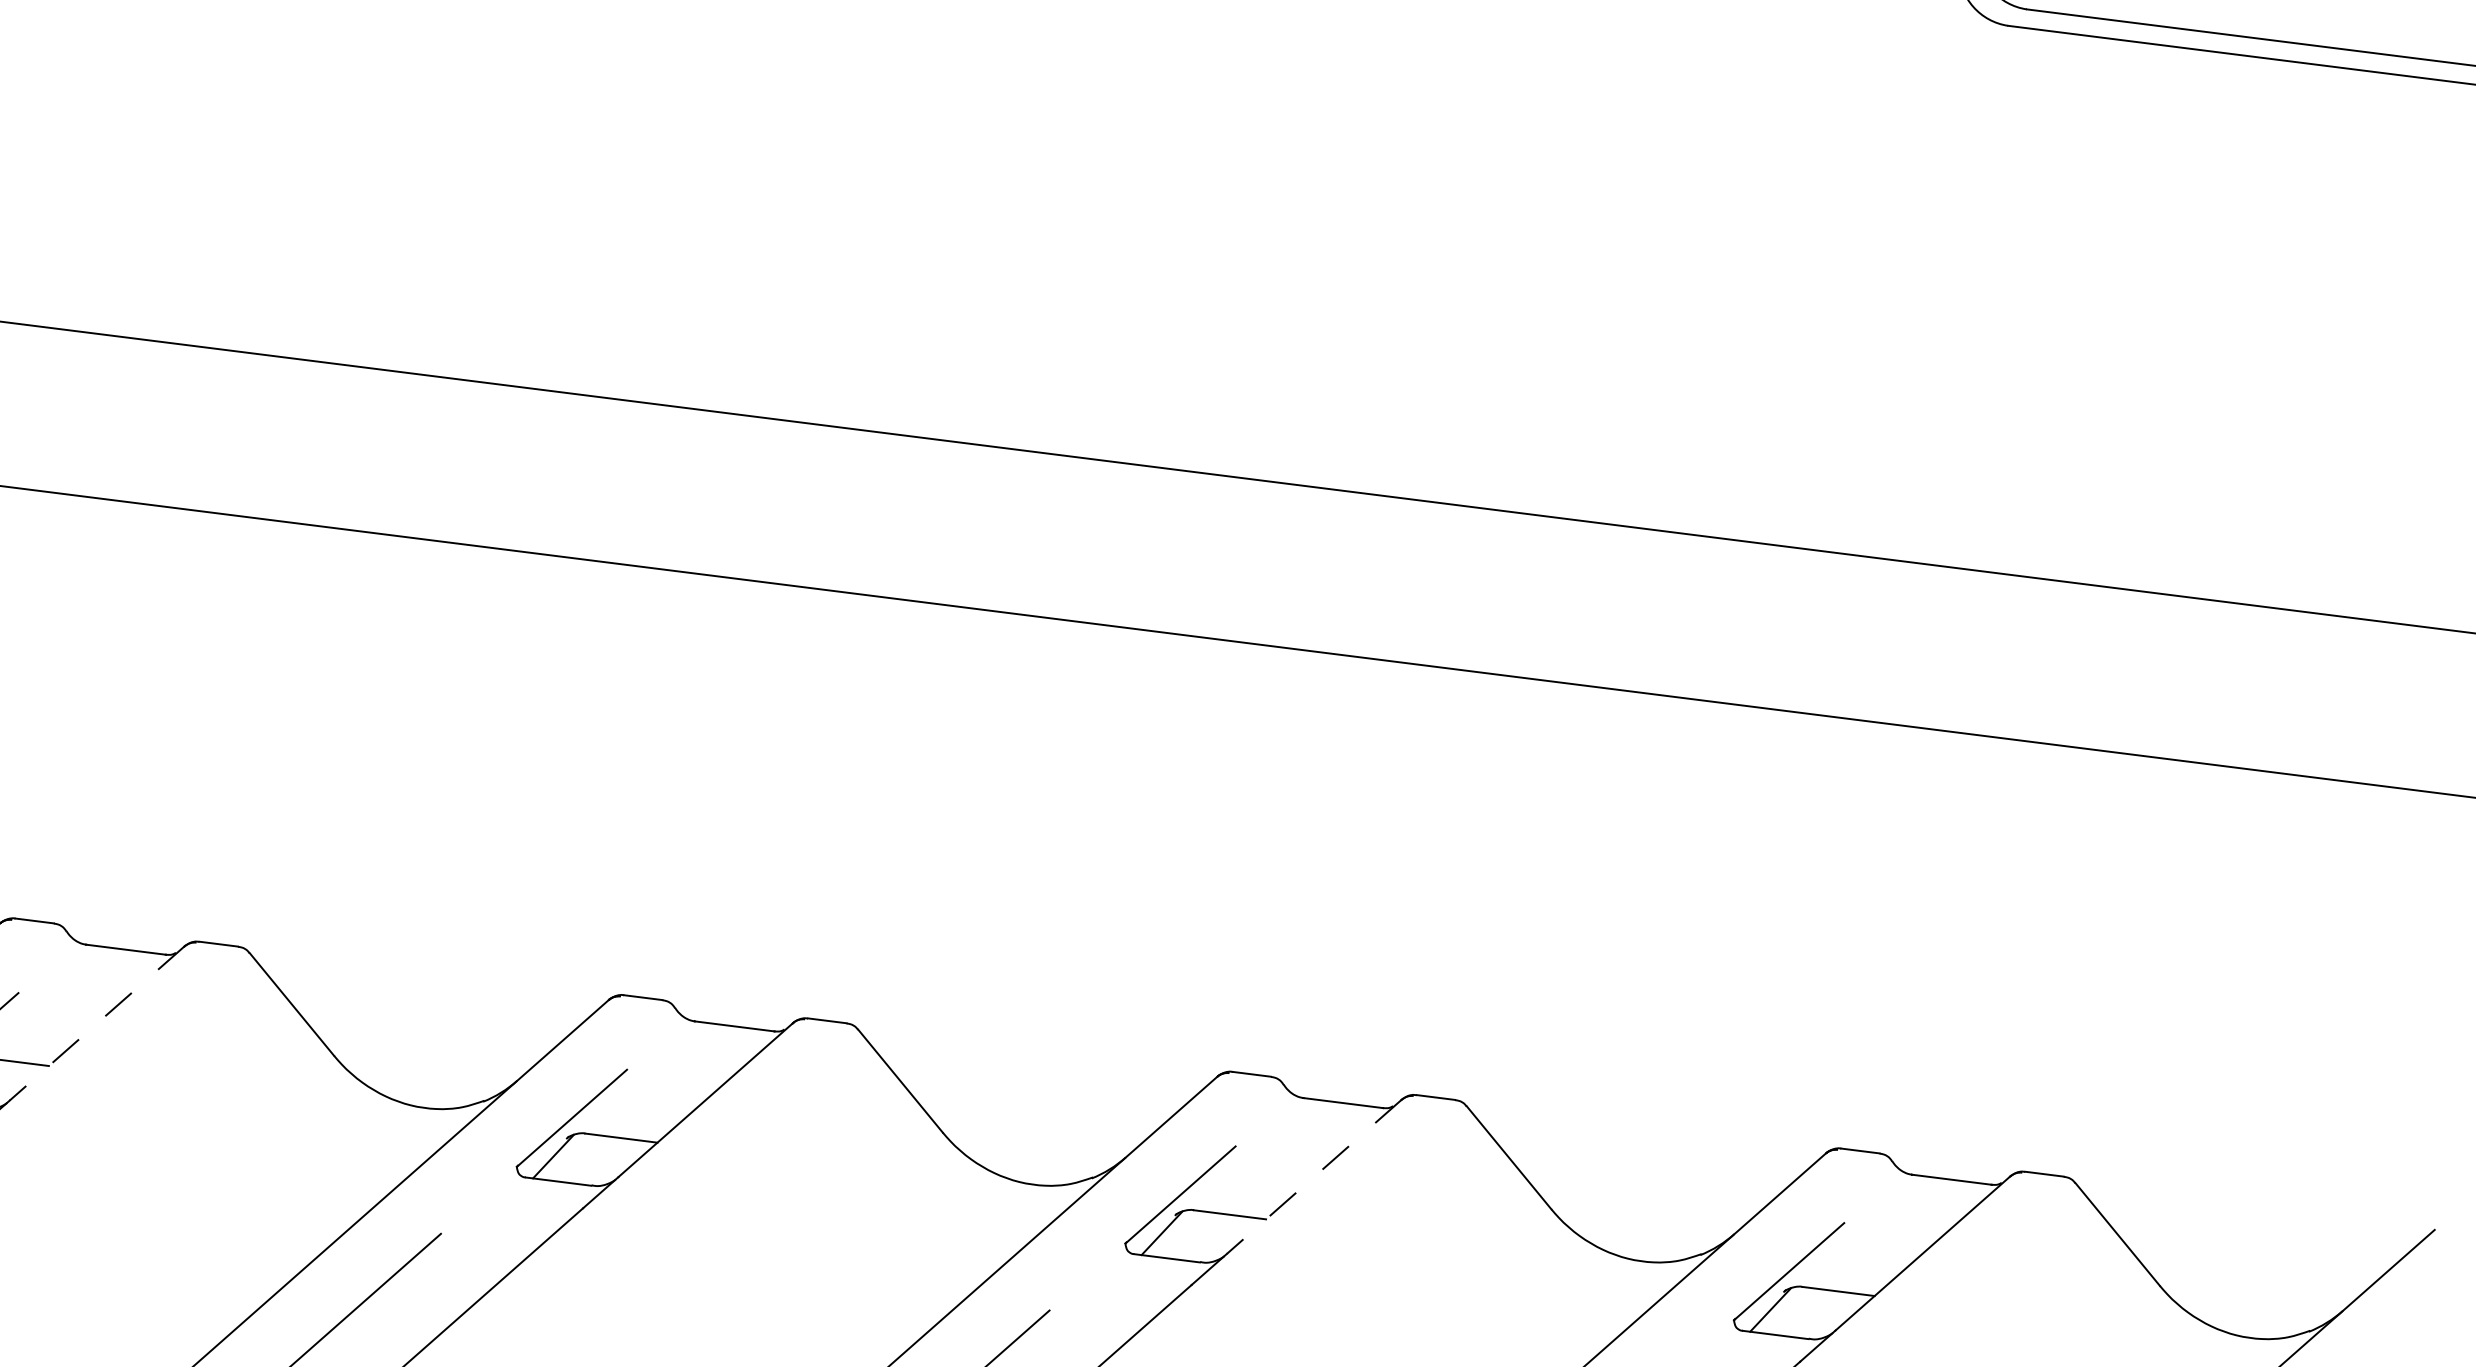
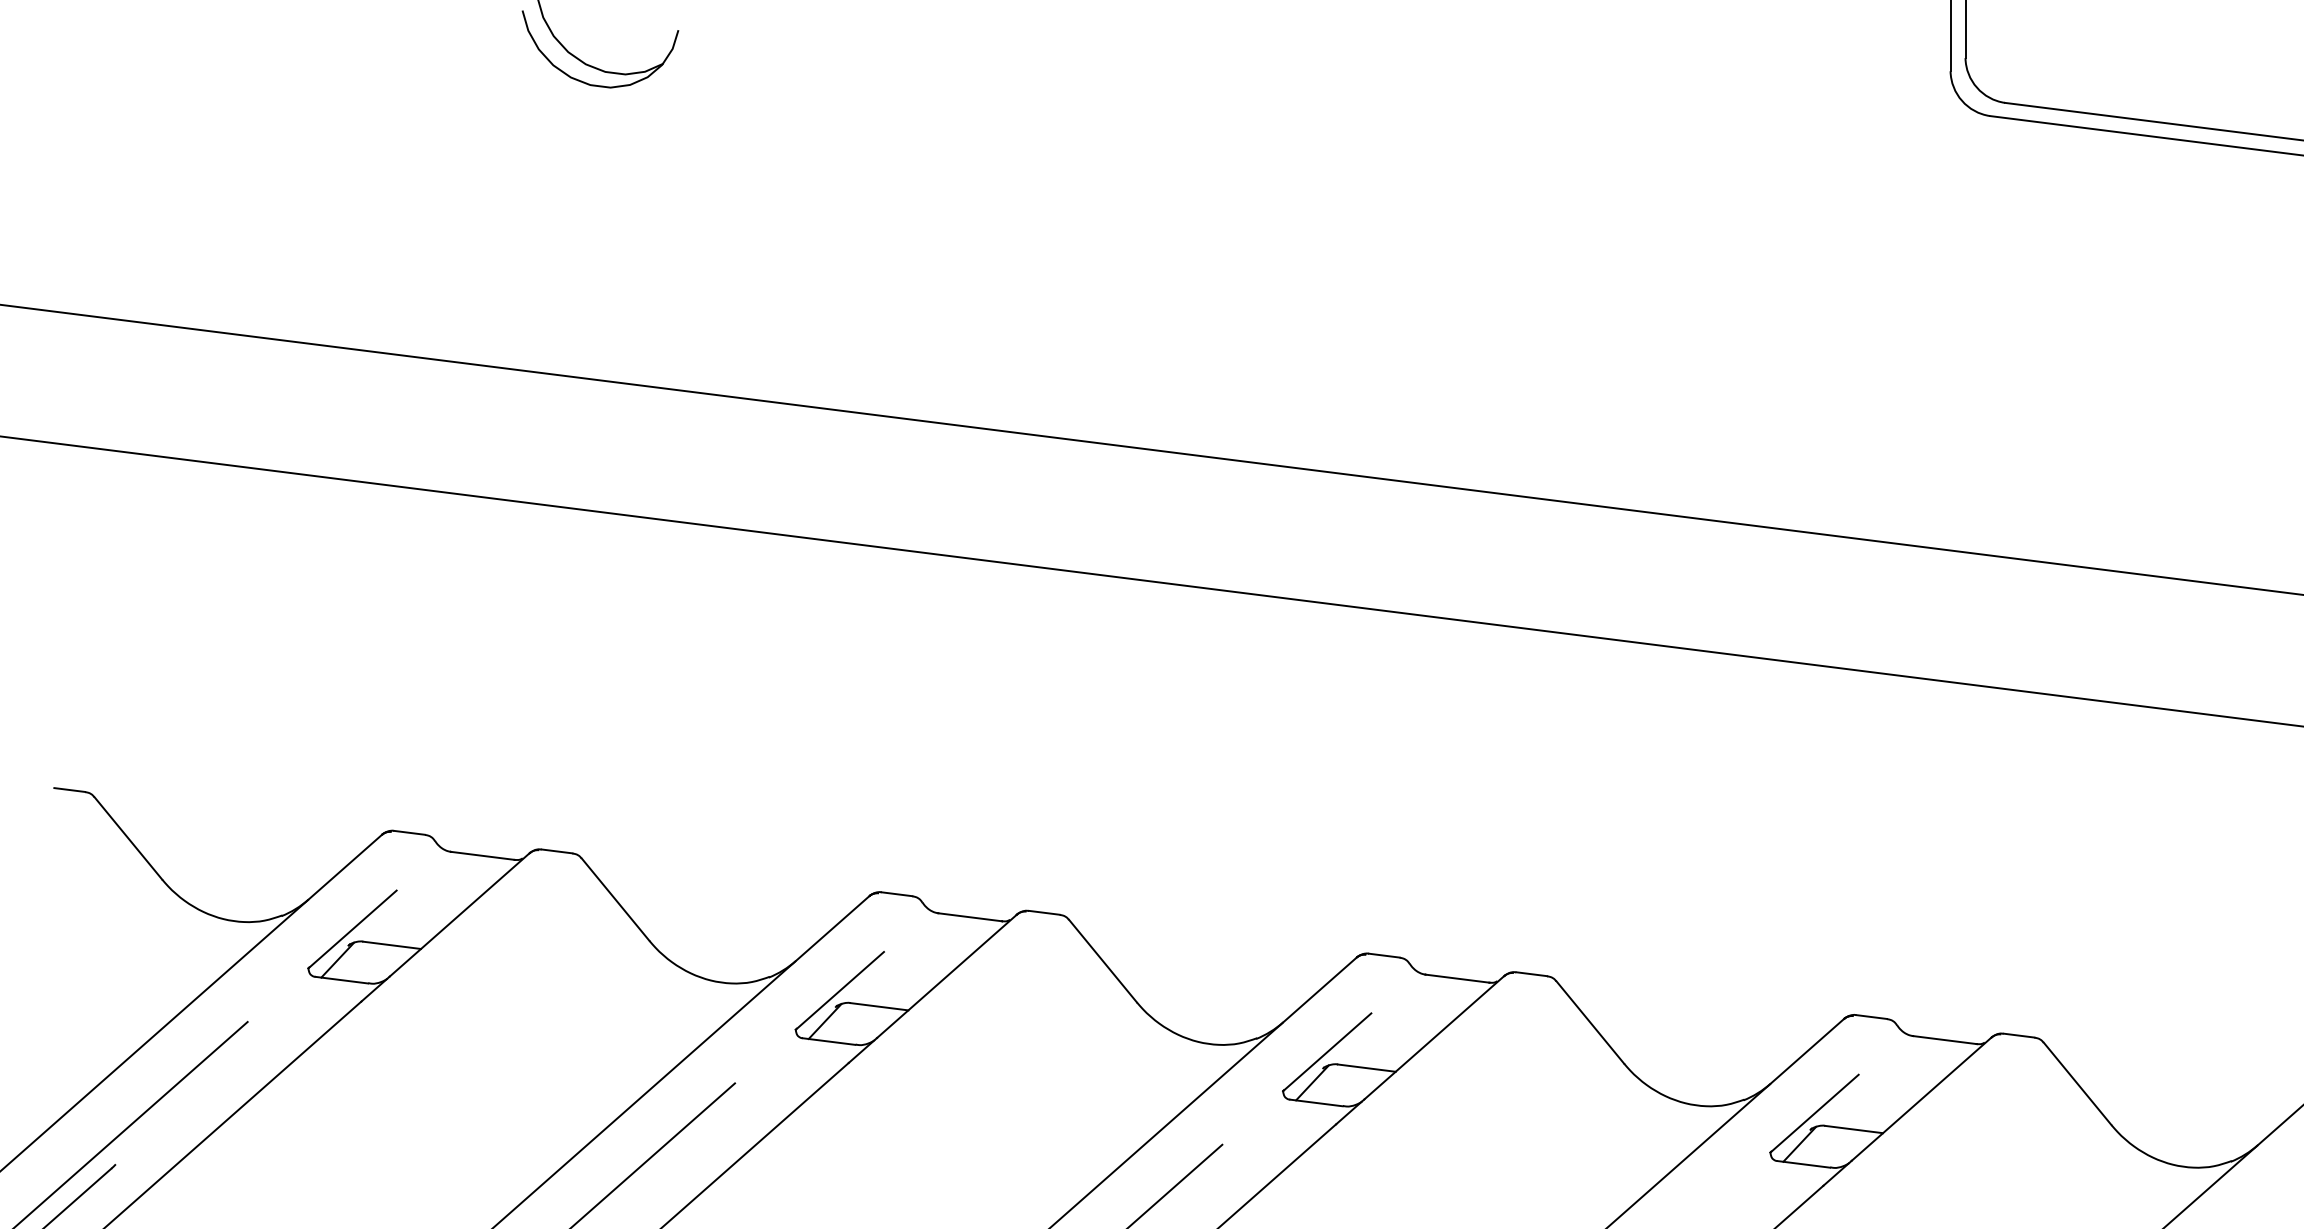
line: (96, 1024) -> (459, 915), dashed -> solid
line: (1313, 1177) -> (1433, 1038), dashed -> solid

